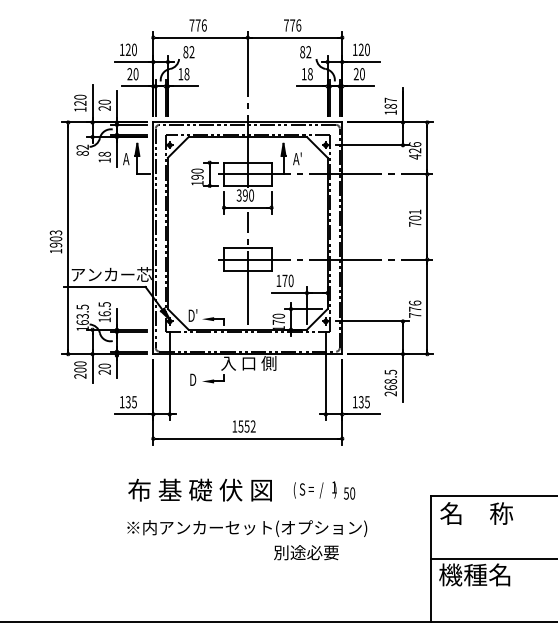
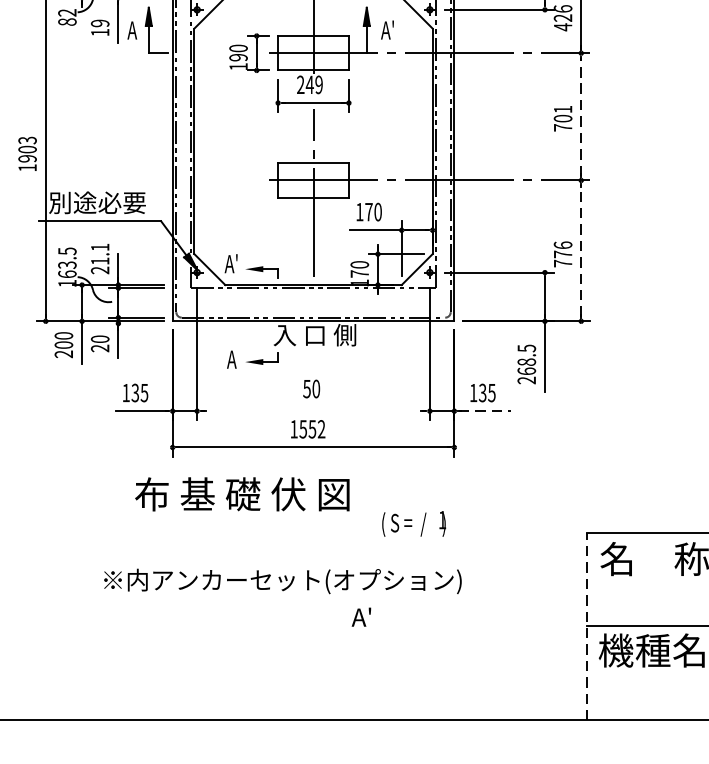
text: (104, 153) -> (99, 22), 18 -> 19
text: (244, 195) -> (308, 84), 390 -> 249
line: (427, 217) -> (581, 117), solid -> dashed
text: (110, 274) -> (108, 202), アンカー芯 -> 別途必要
line: (427, 306) -> (581, 250), solid -> dashed
text: (104, 312) -> (99, 259), 16.5 -> 21.1
text: (192, 315) -> (231, 263), D' -> A'
text: (192, 379) -> (231, 359), D -> A
line: (363, 414) -> (486, 411), solid -> dashed
text: (199, 489) -> (241, 493), moved
text: (349, 493) -> (311, 388), moved
text: (247, 528) -> (283, 581), moved
text: (305, 552) -> (399, 617), 別途必要 -> A'
line: (430, 558) -> (585, 626), solid -> dashed

